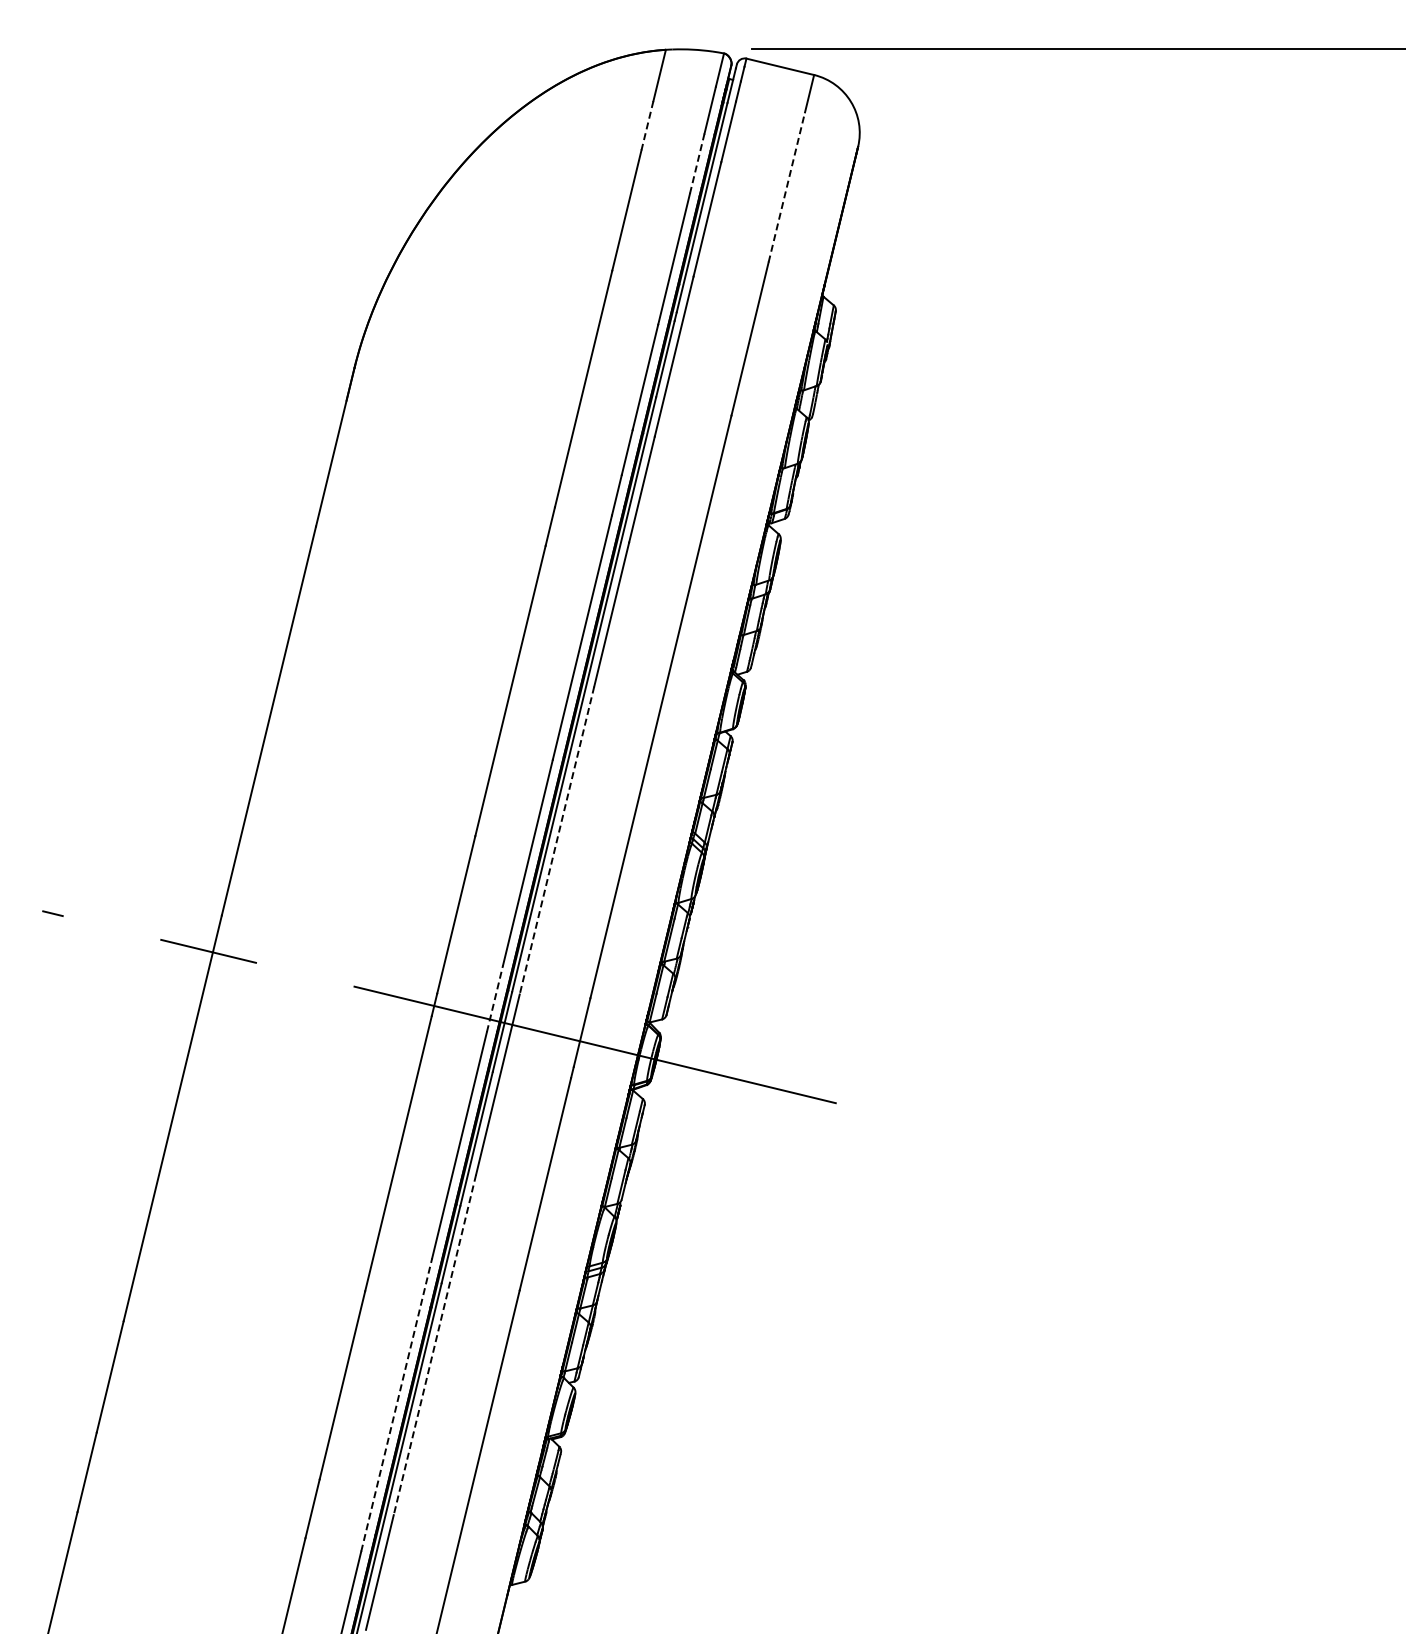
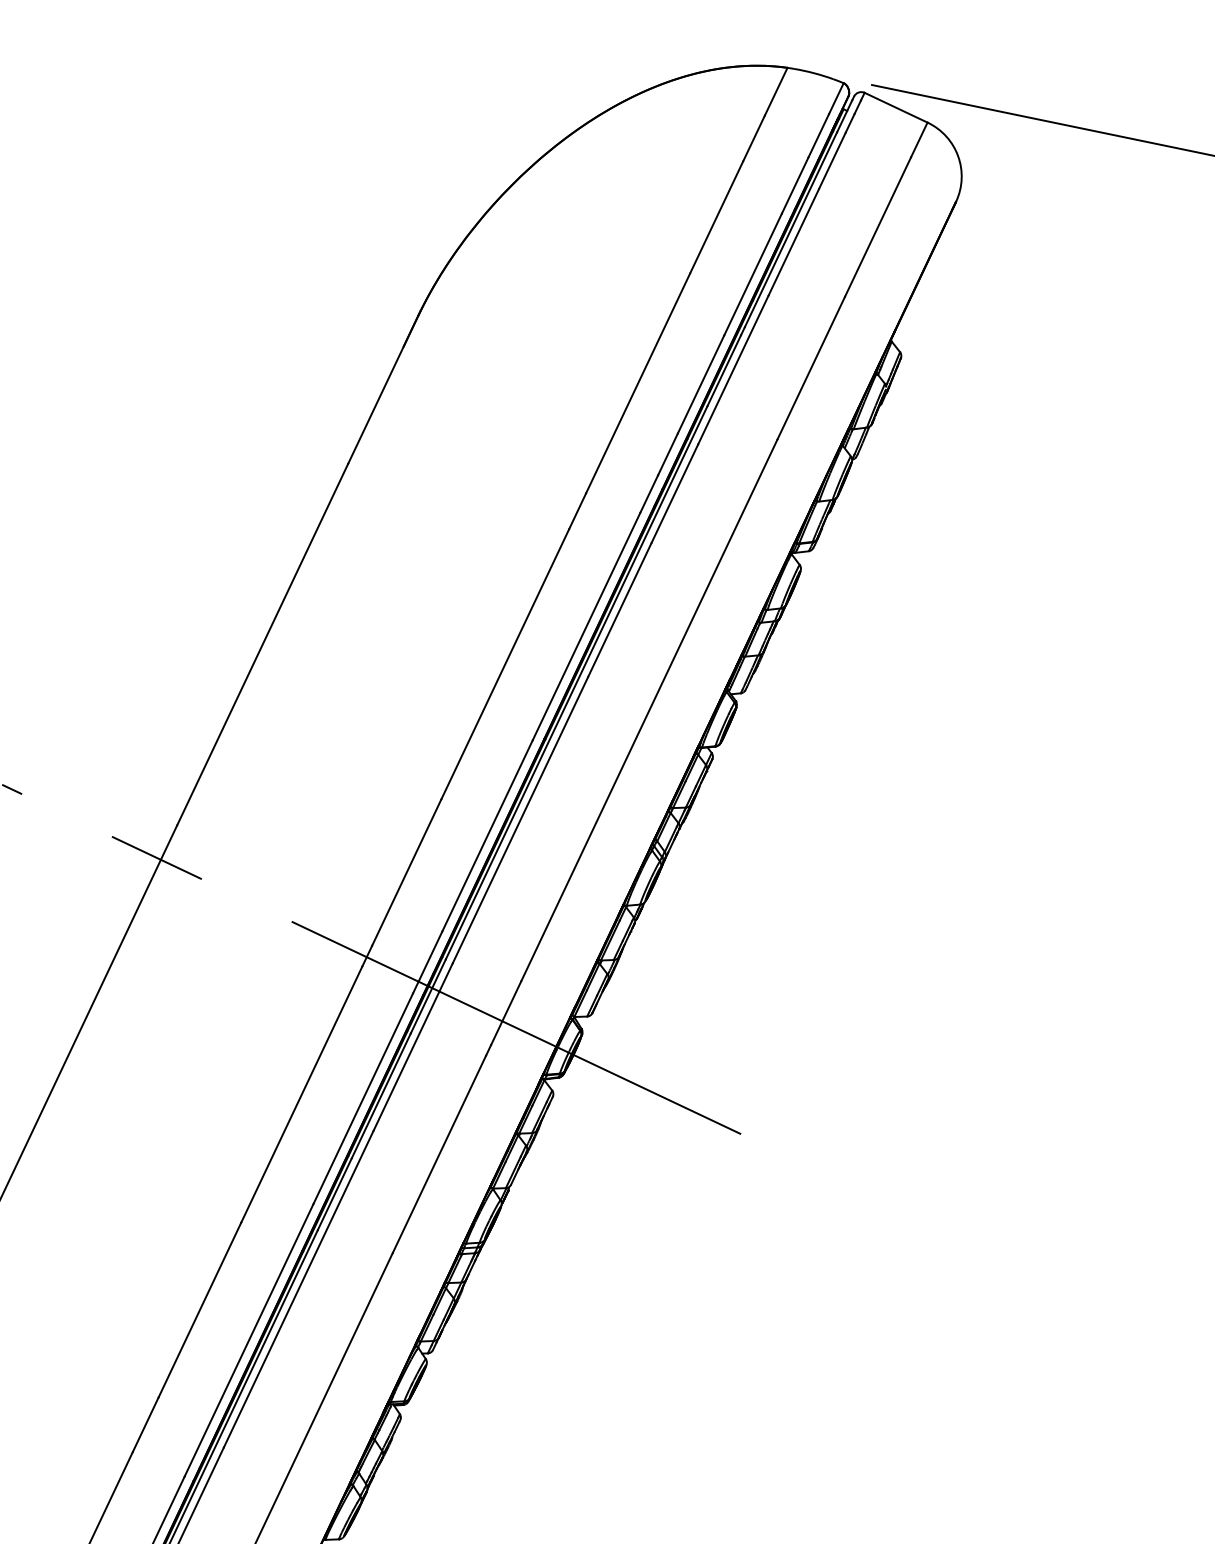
line: (647, 126) -> (753, 139), dashed -> solid
line: (697, 163) -> (795, 185), dashed -> solid
line: (786, 186) -> (877, 226), dashed -> solid
line: (556, 841) -> (519, 820), dashed -> solid
line: (495, 998) -> (428, 962), dashed -> solid
line: (434, 1345) -> (298, 1289), dashed -> solid
line: (396, 1405) -> (248, 1340), dashed -> solid

